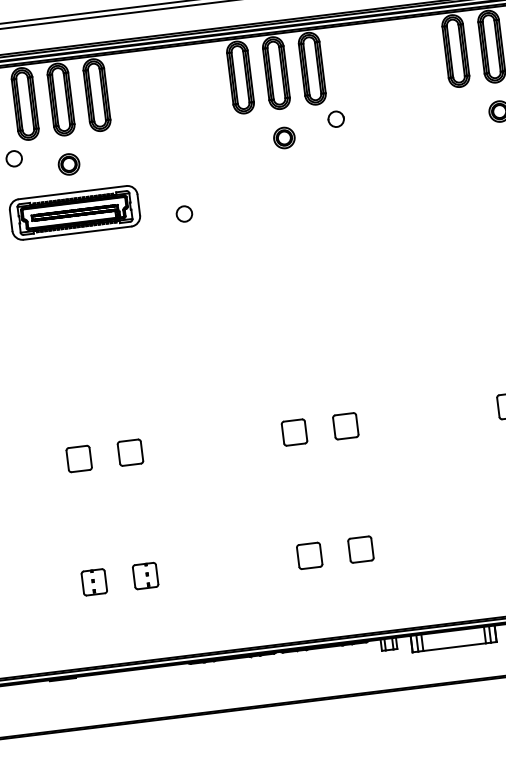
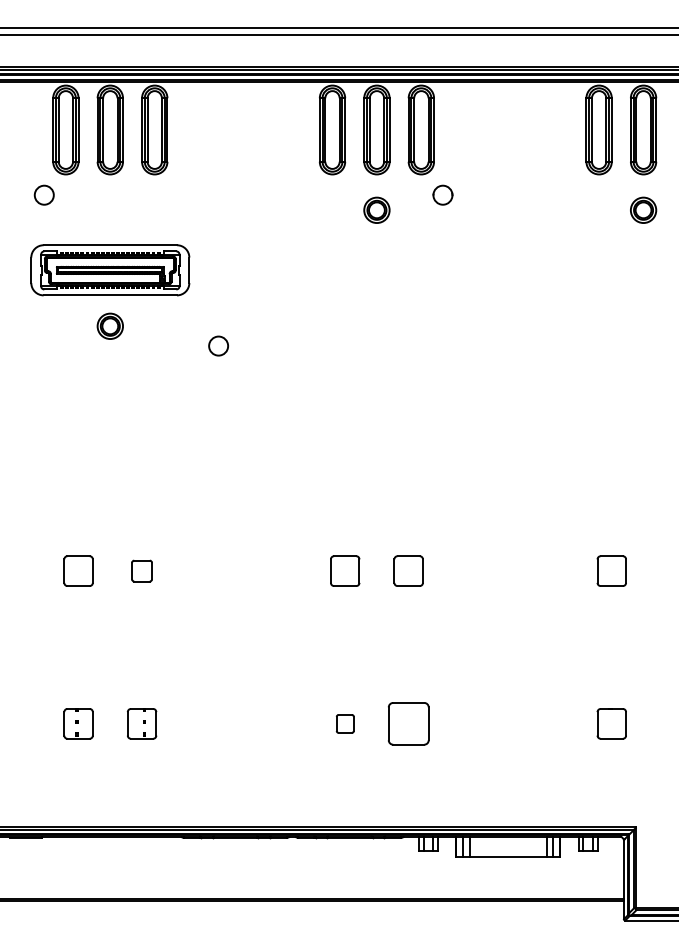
part: (68, 163) -> (109, 325), moved
circle: (184, 213) -> (218, 345), moved
part: (129, 452) -> (141, 570), size x0.7
part: (360, 549) -> (408, 723), size x1.4
part: (309, 555) -> (345, 723), size x0.6

